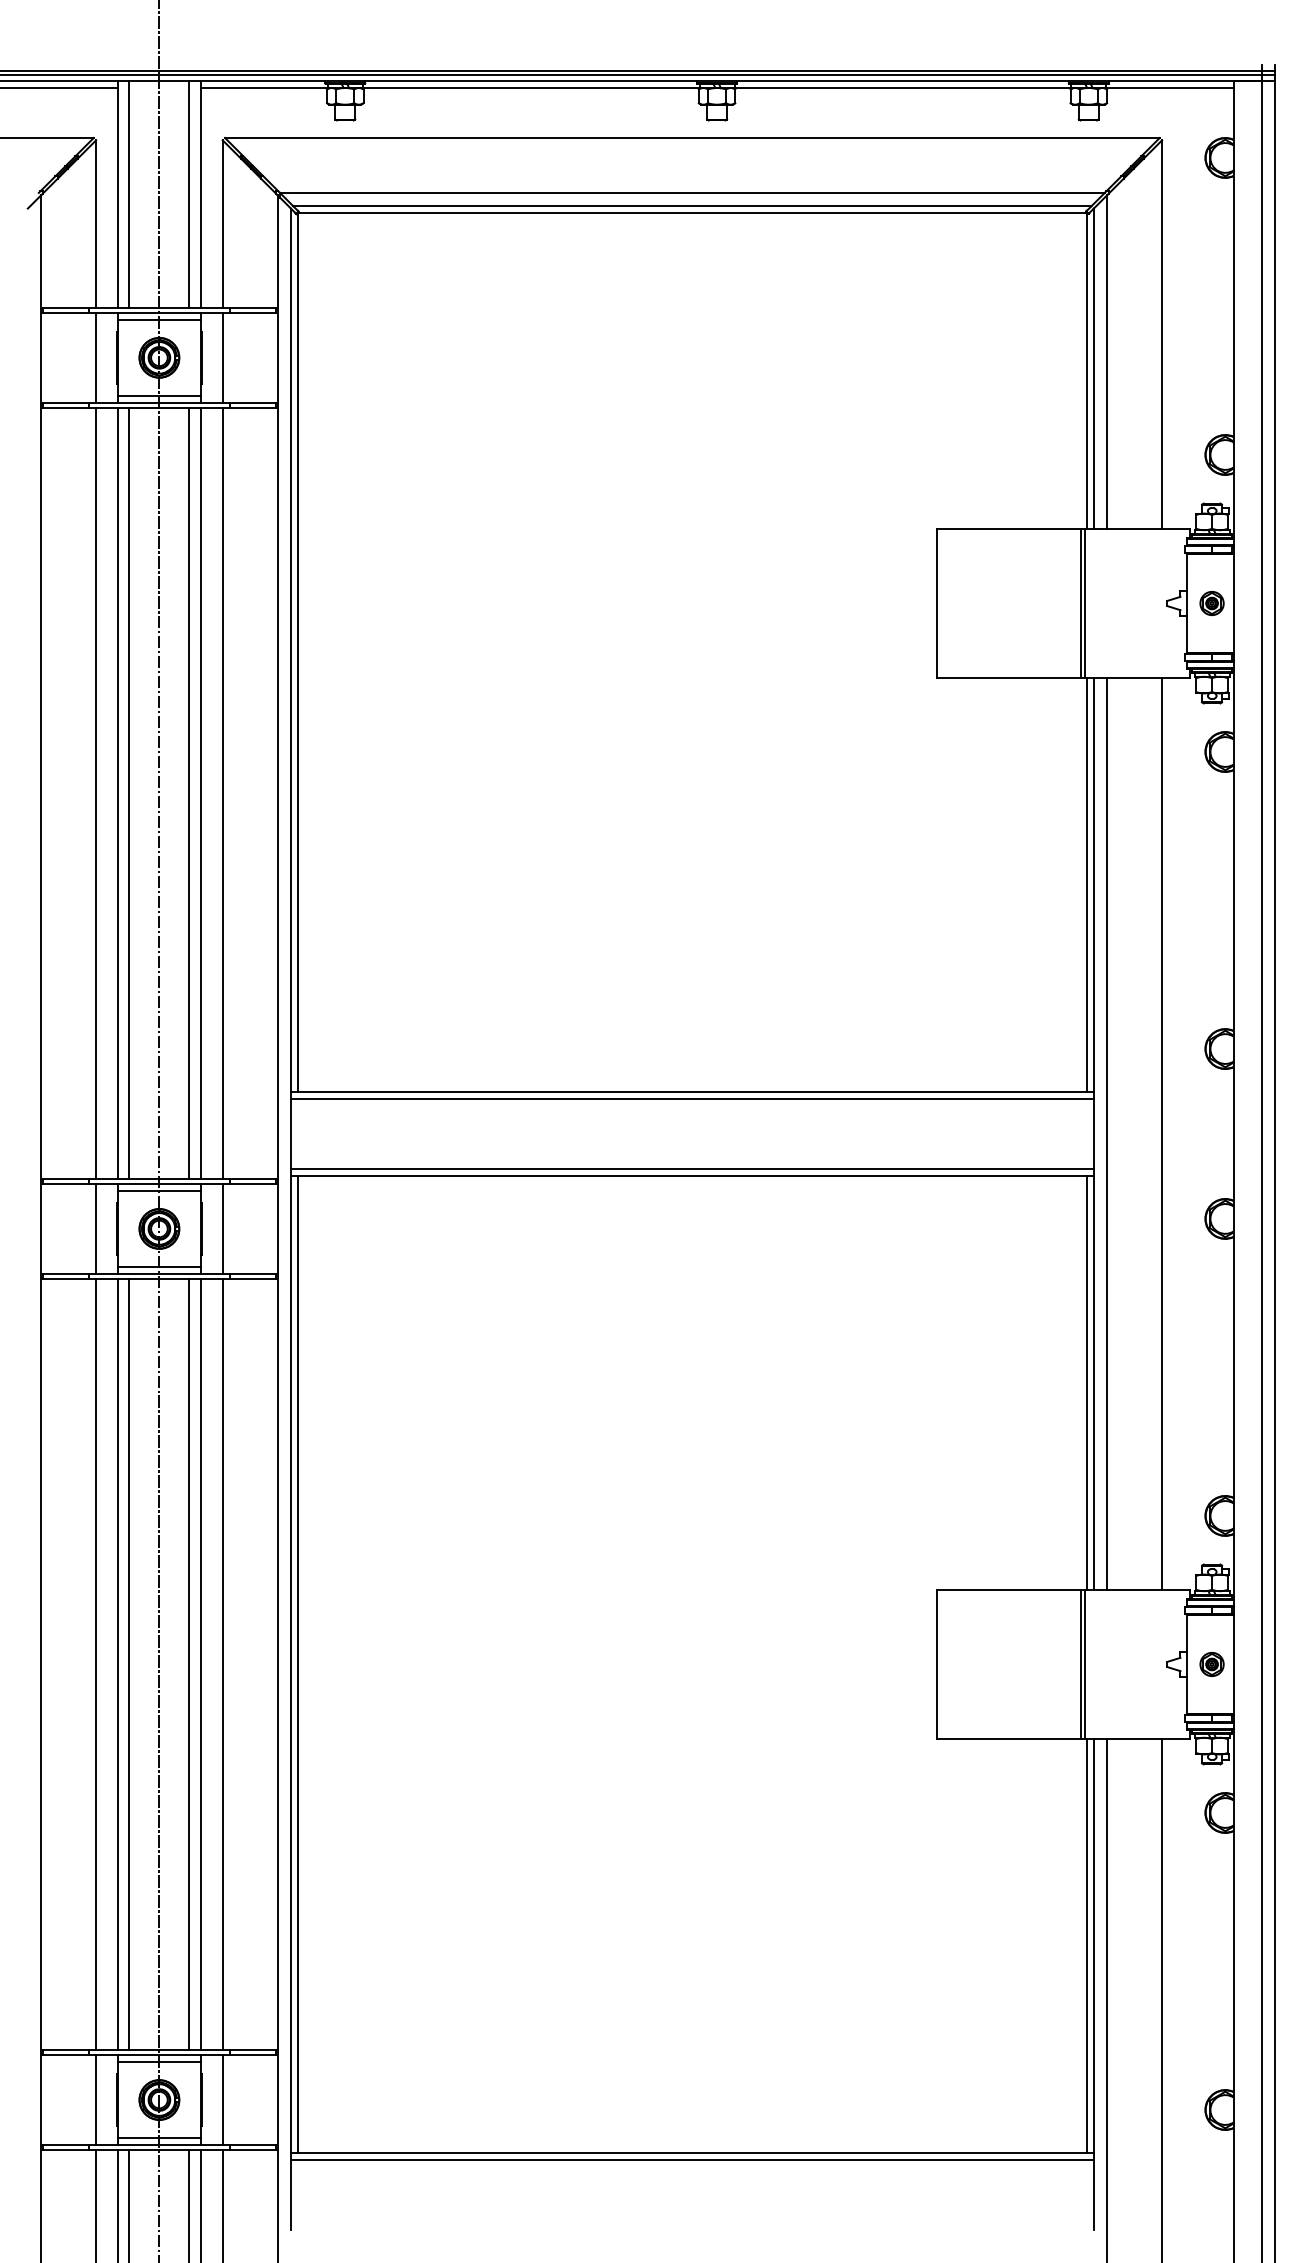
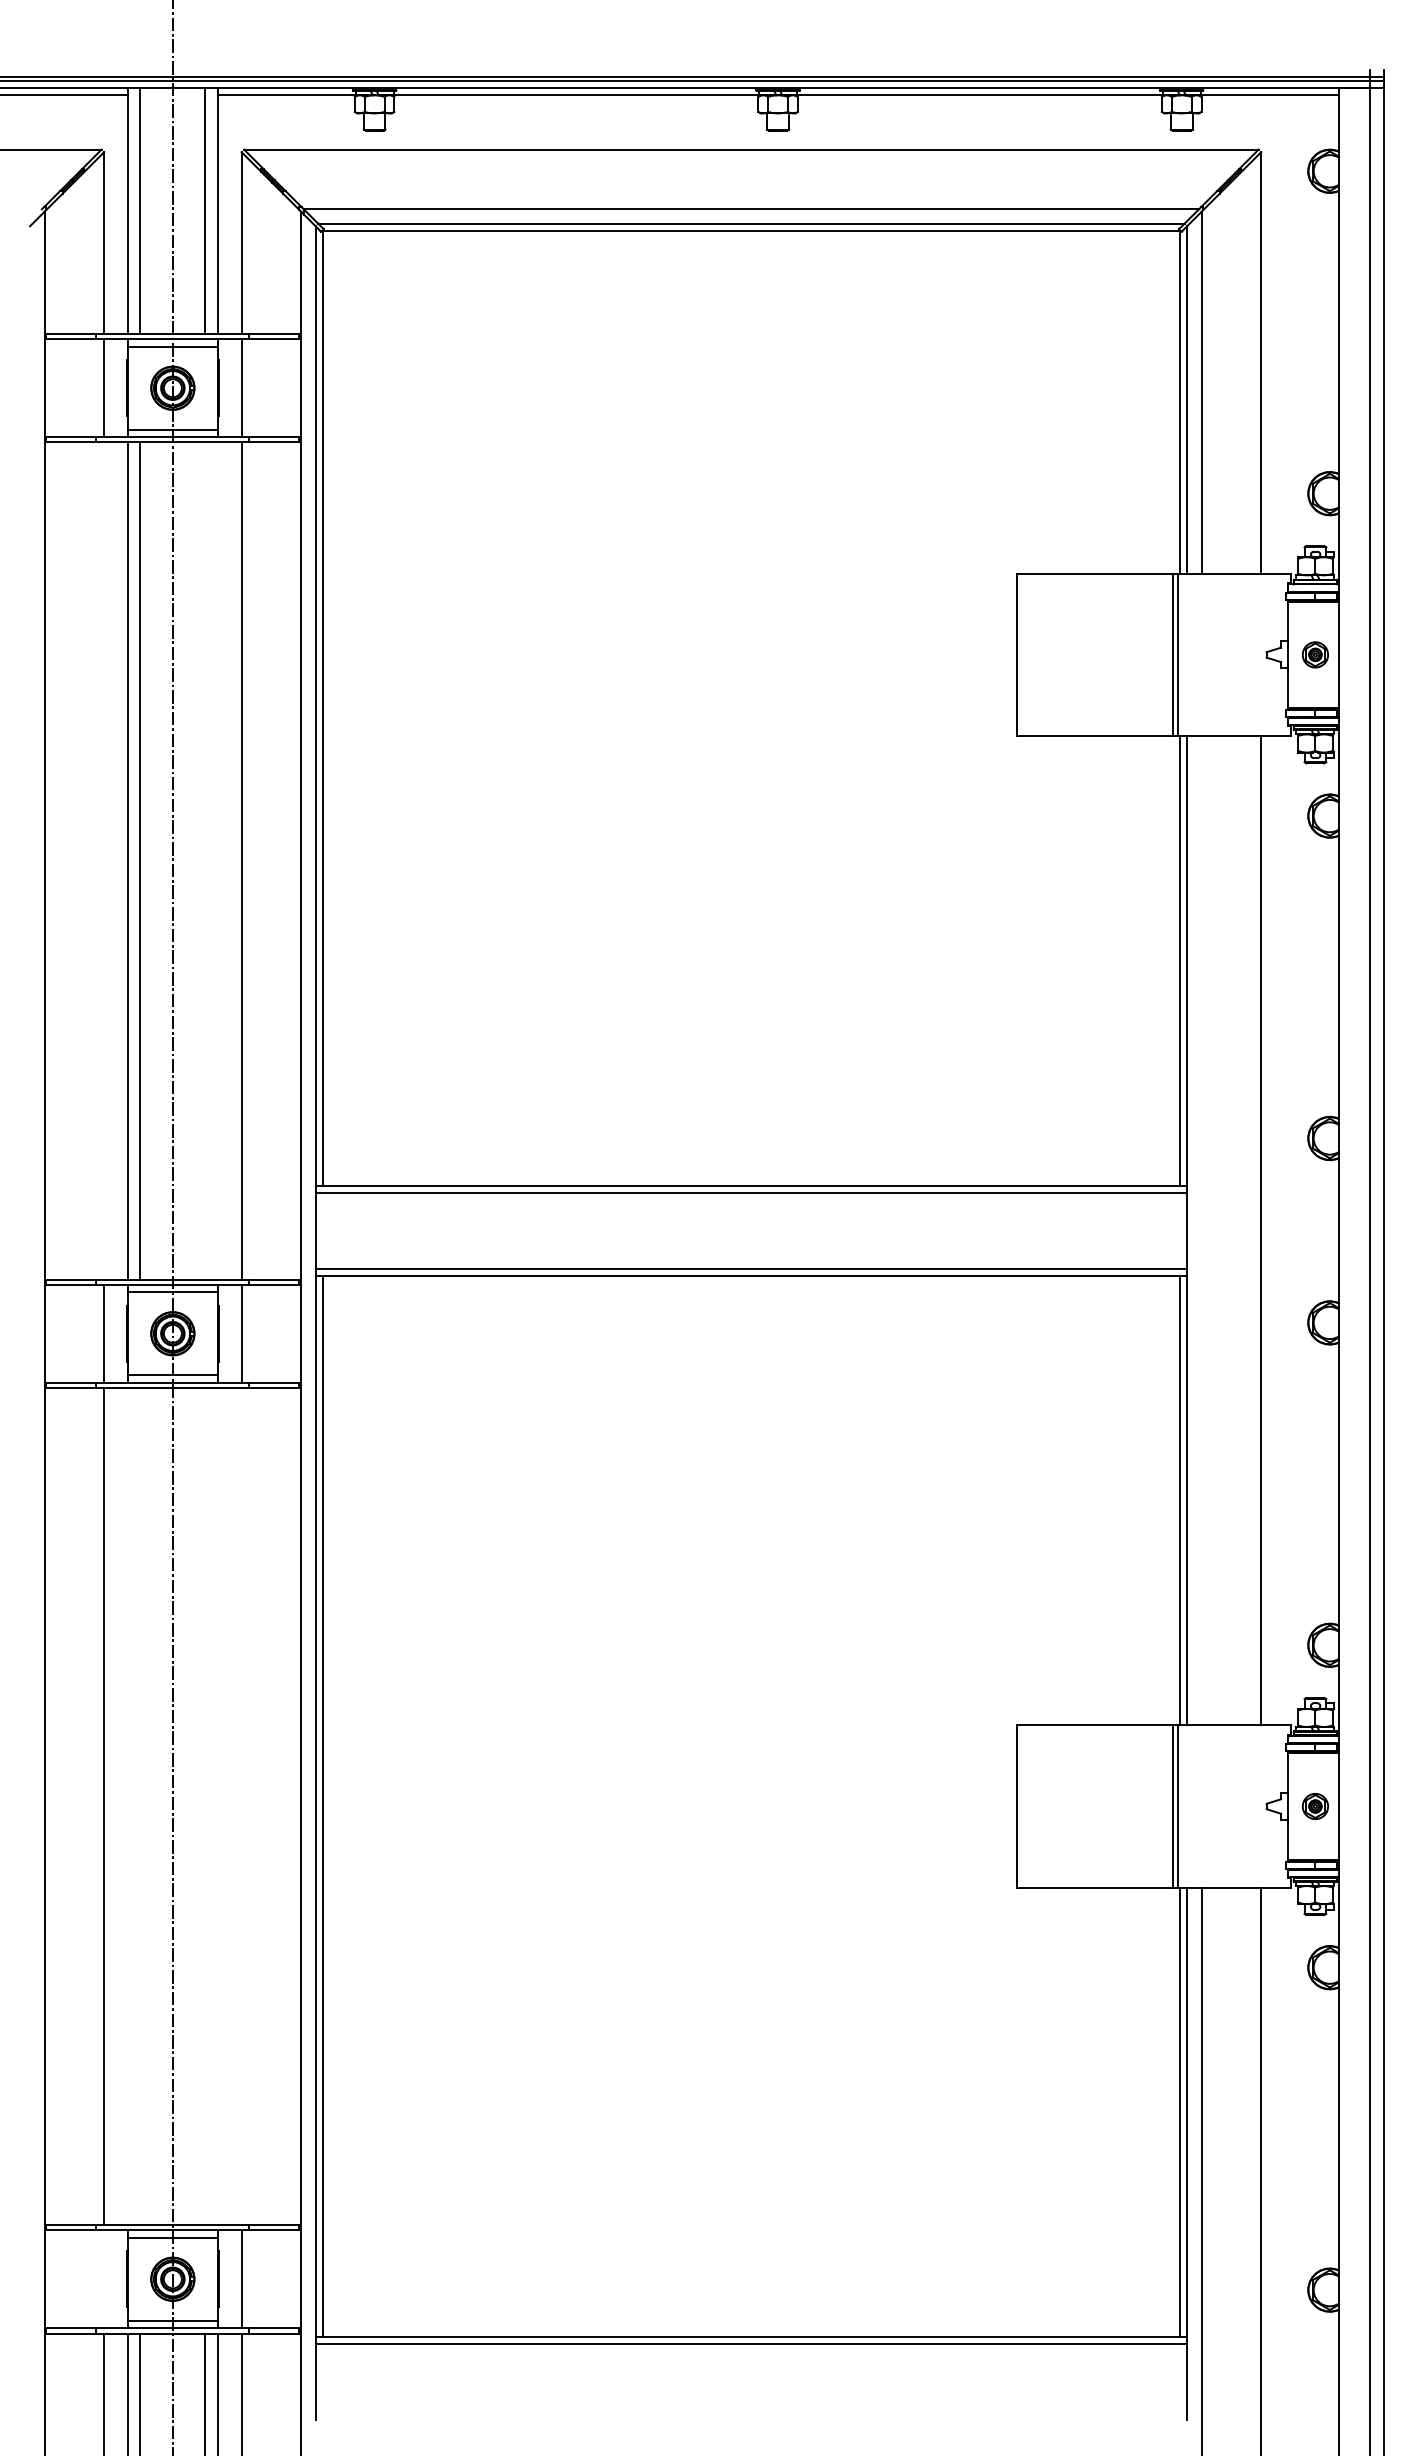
line: (96, 792) -> (104, 860), removed
line: (189, 792) -> (205, 860), removed
line: (201, 792) -> (218, 860), removed
line: (1107, 1133) -> (1201, 1230), removed
line: (117, 1664) -> (127, 1806), removed
line: (129, 1664) -> (140, 1806), removed
line: (189, 1664) -> (205, 1806), removed
line: (201, 1664) -> (218, 1806), removed
line: (222, 1664) -> (241, 1806), removed
line: (96, 2100) -> (104, 2279), removed

